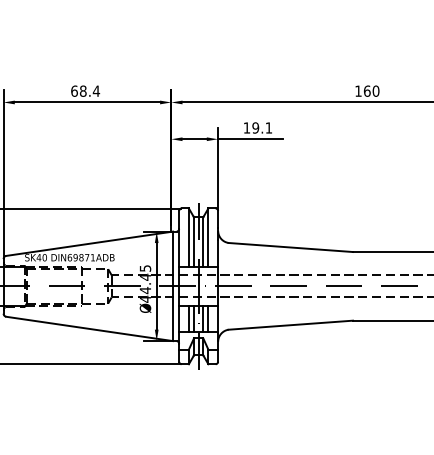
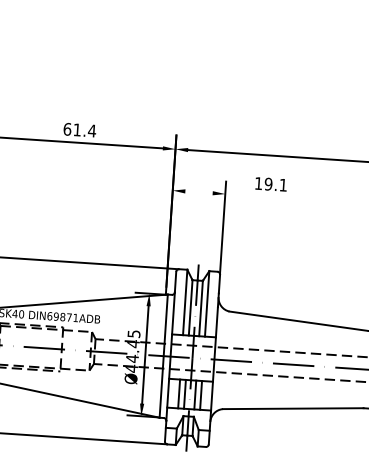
text: (83, 90) -> (77, 129), 68.4 -> 61.4
line: (194, 139) -> (198, 192), removed
line: (250, 139) -> (261, 196), removed

